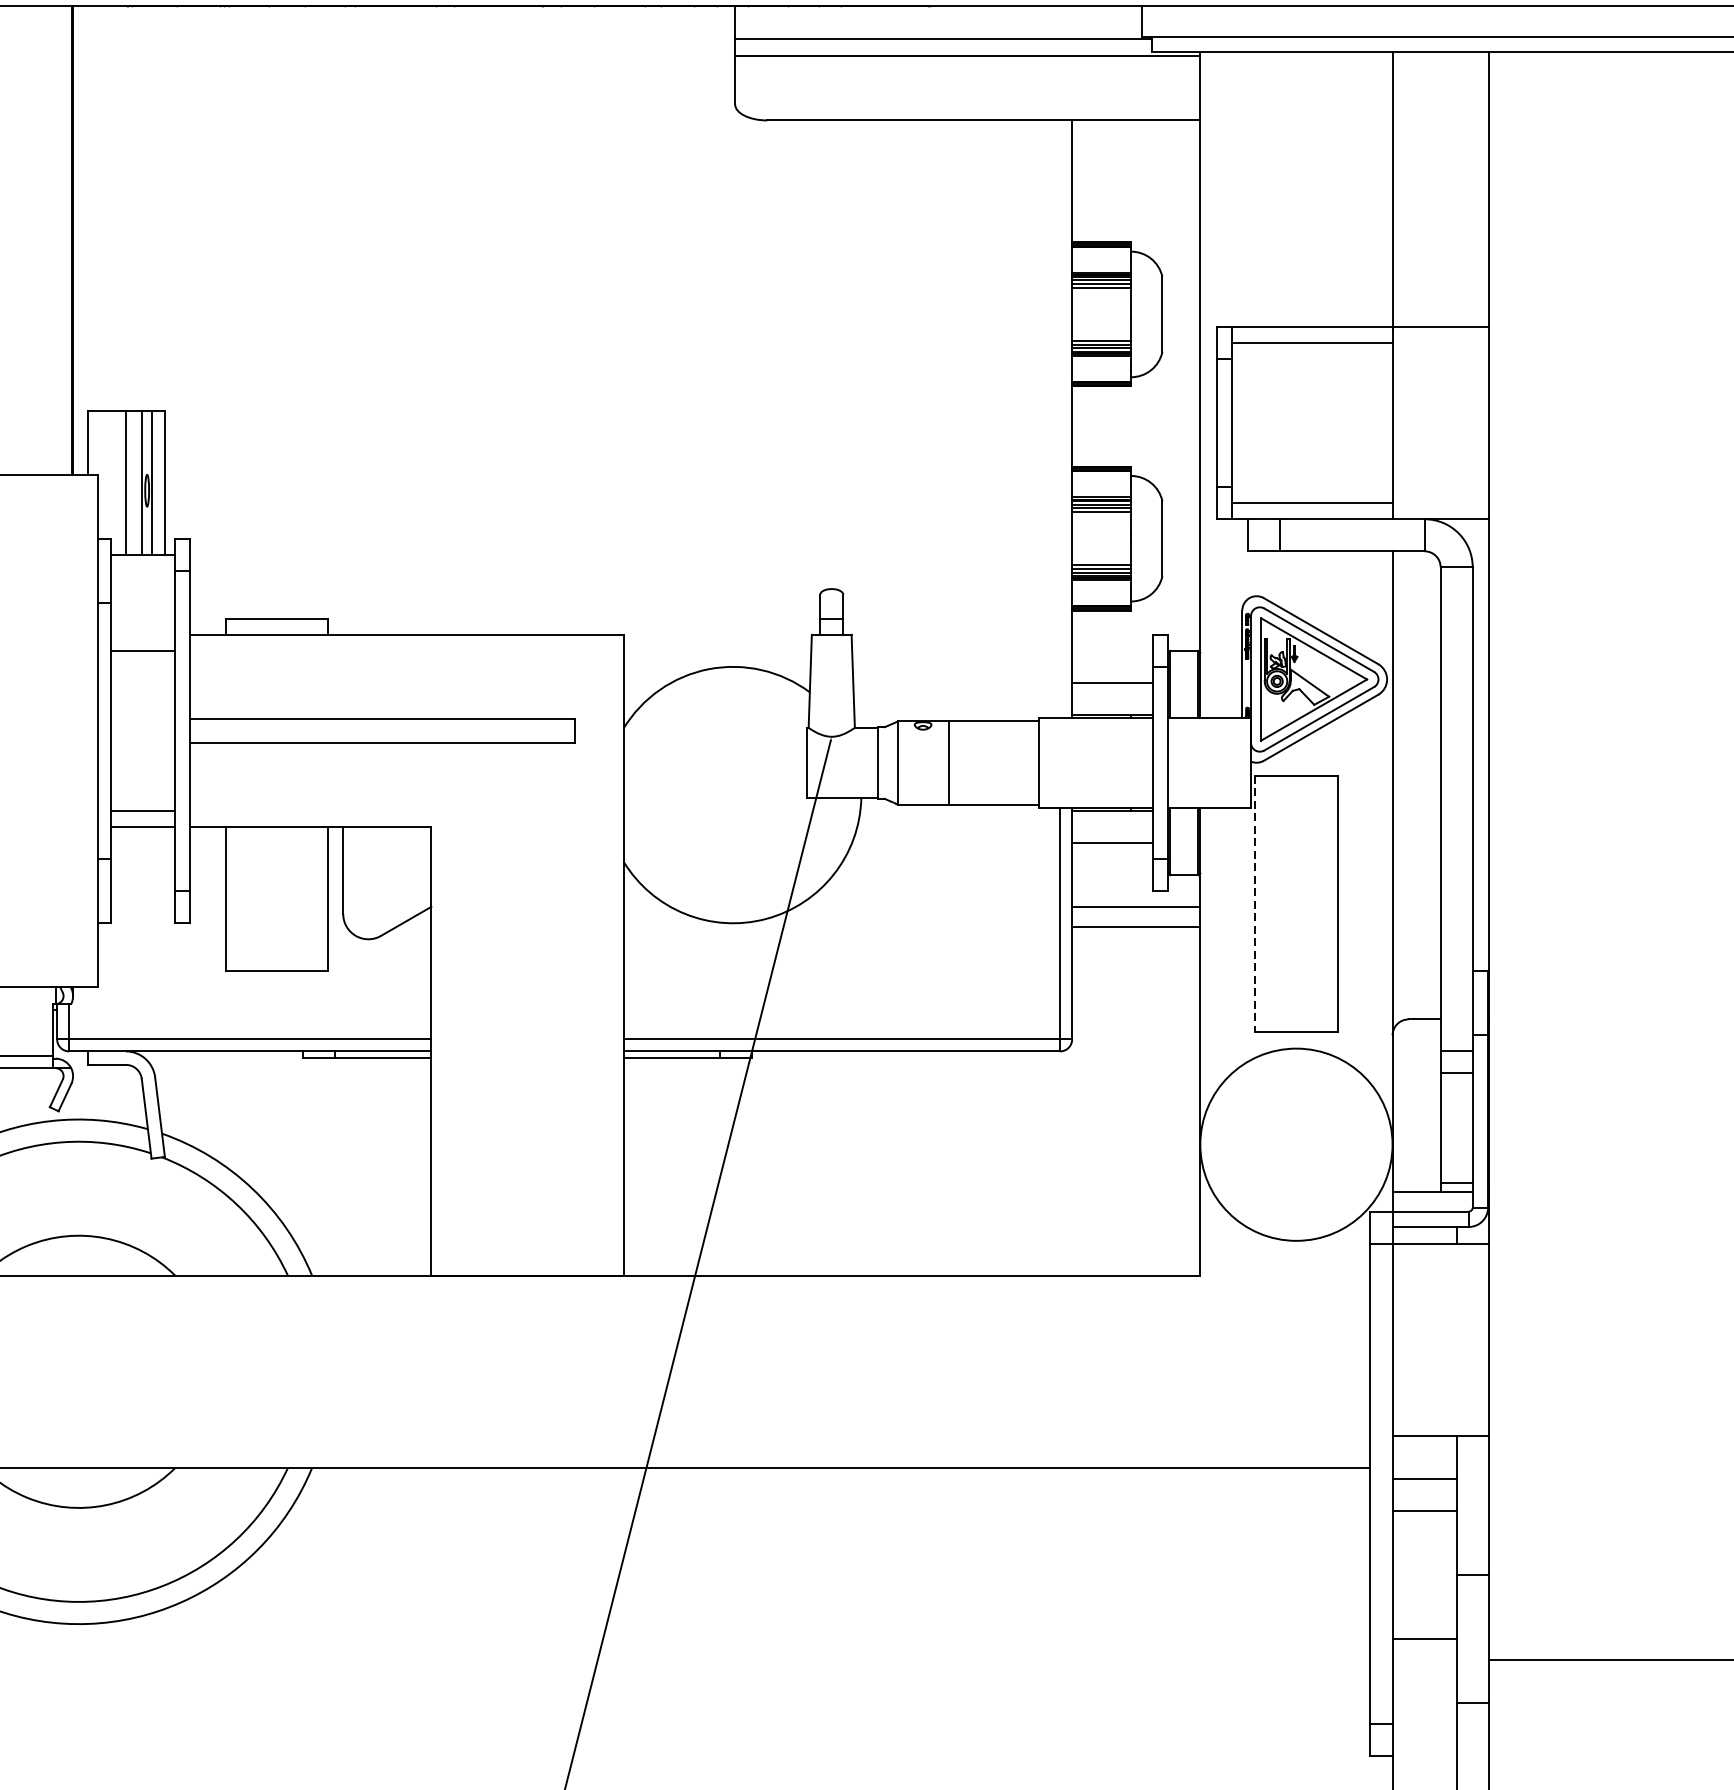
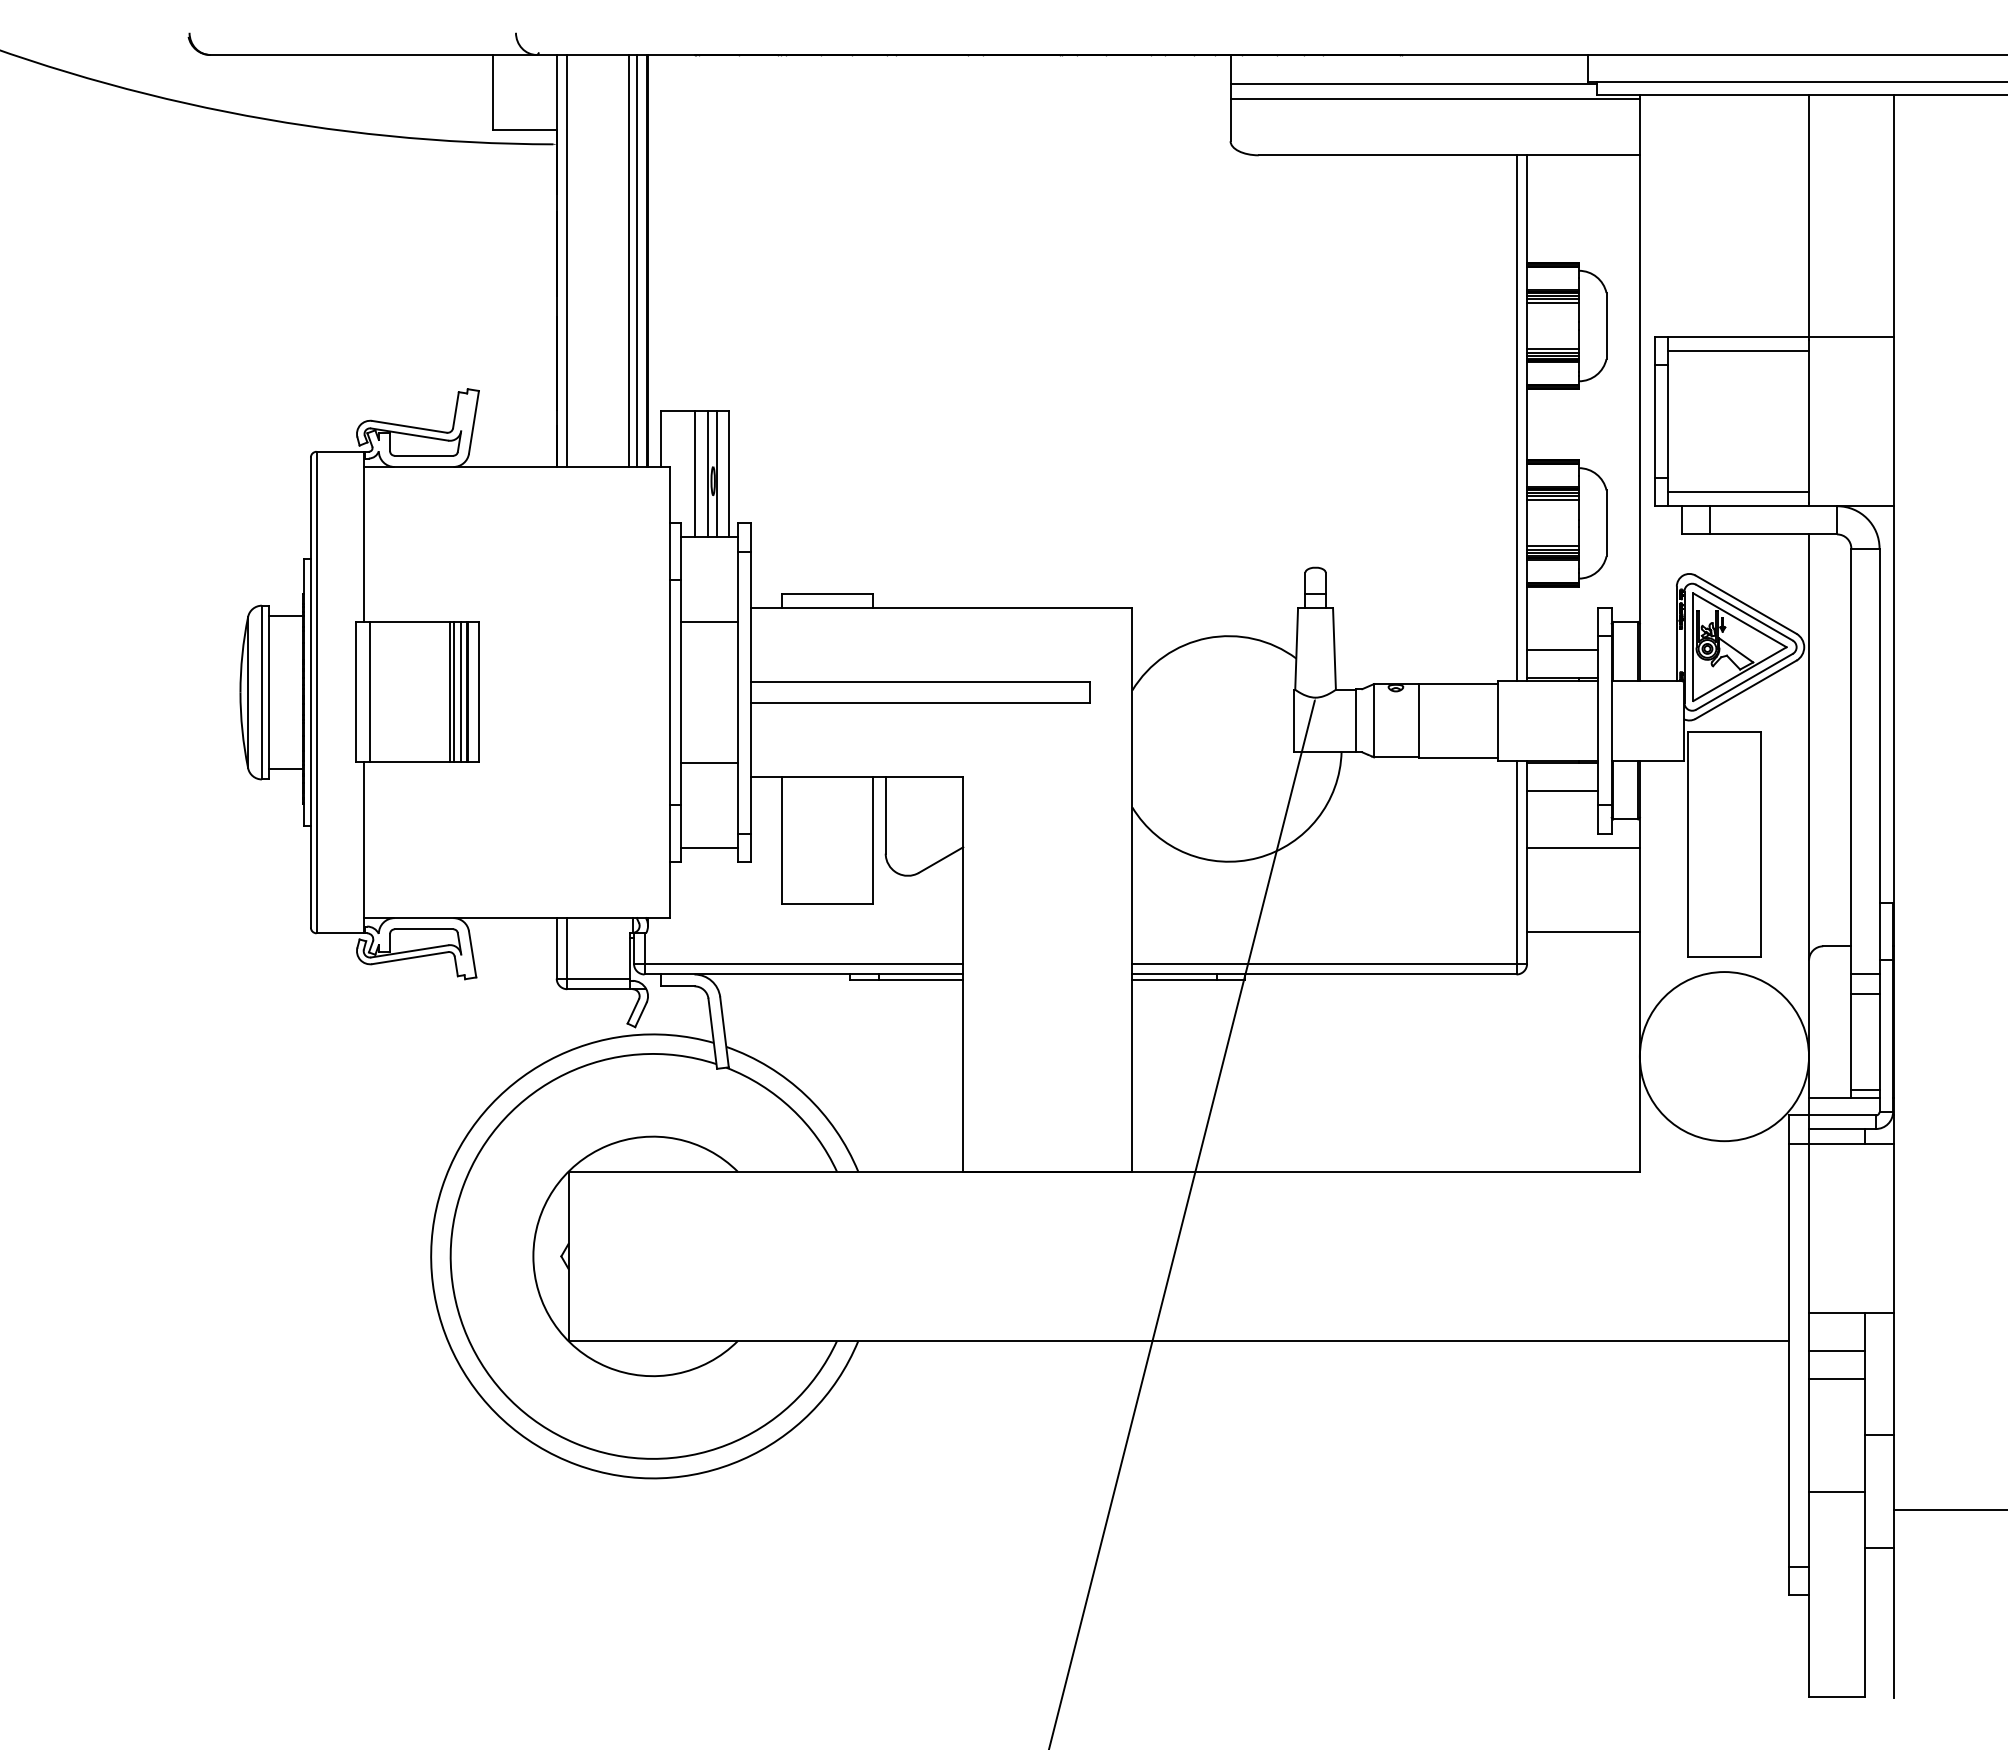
line: (50, 239) -> (628, 260), added
line: (59, 239) -> (636, 260), added
line: (1060, 418) -> (1516, 417), added
line: (142, 826) -> (709, 847), moved
line: (1254, 903) -> (1687, 844), dashed -> solid
line: (1136, 927) -> (1583, 932), moved

